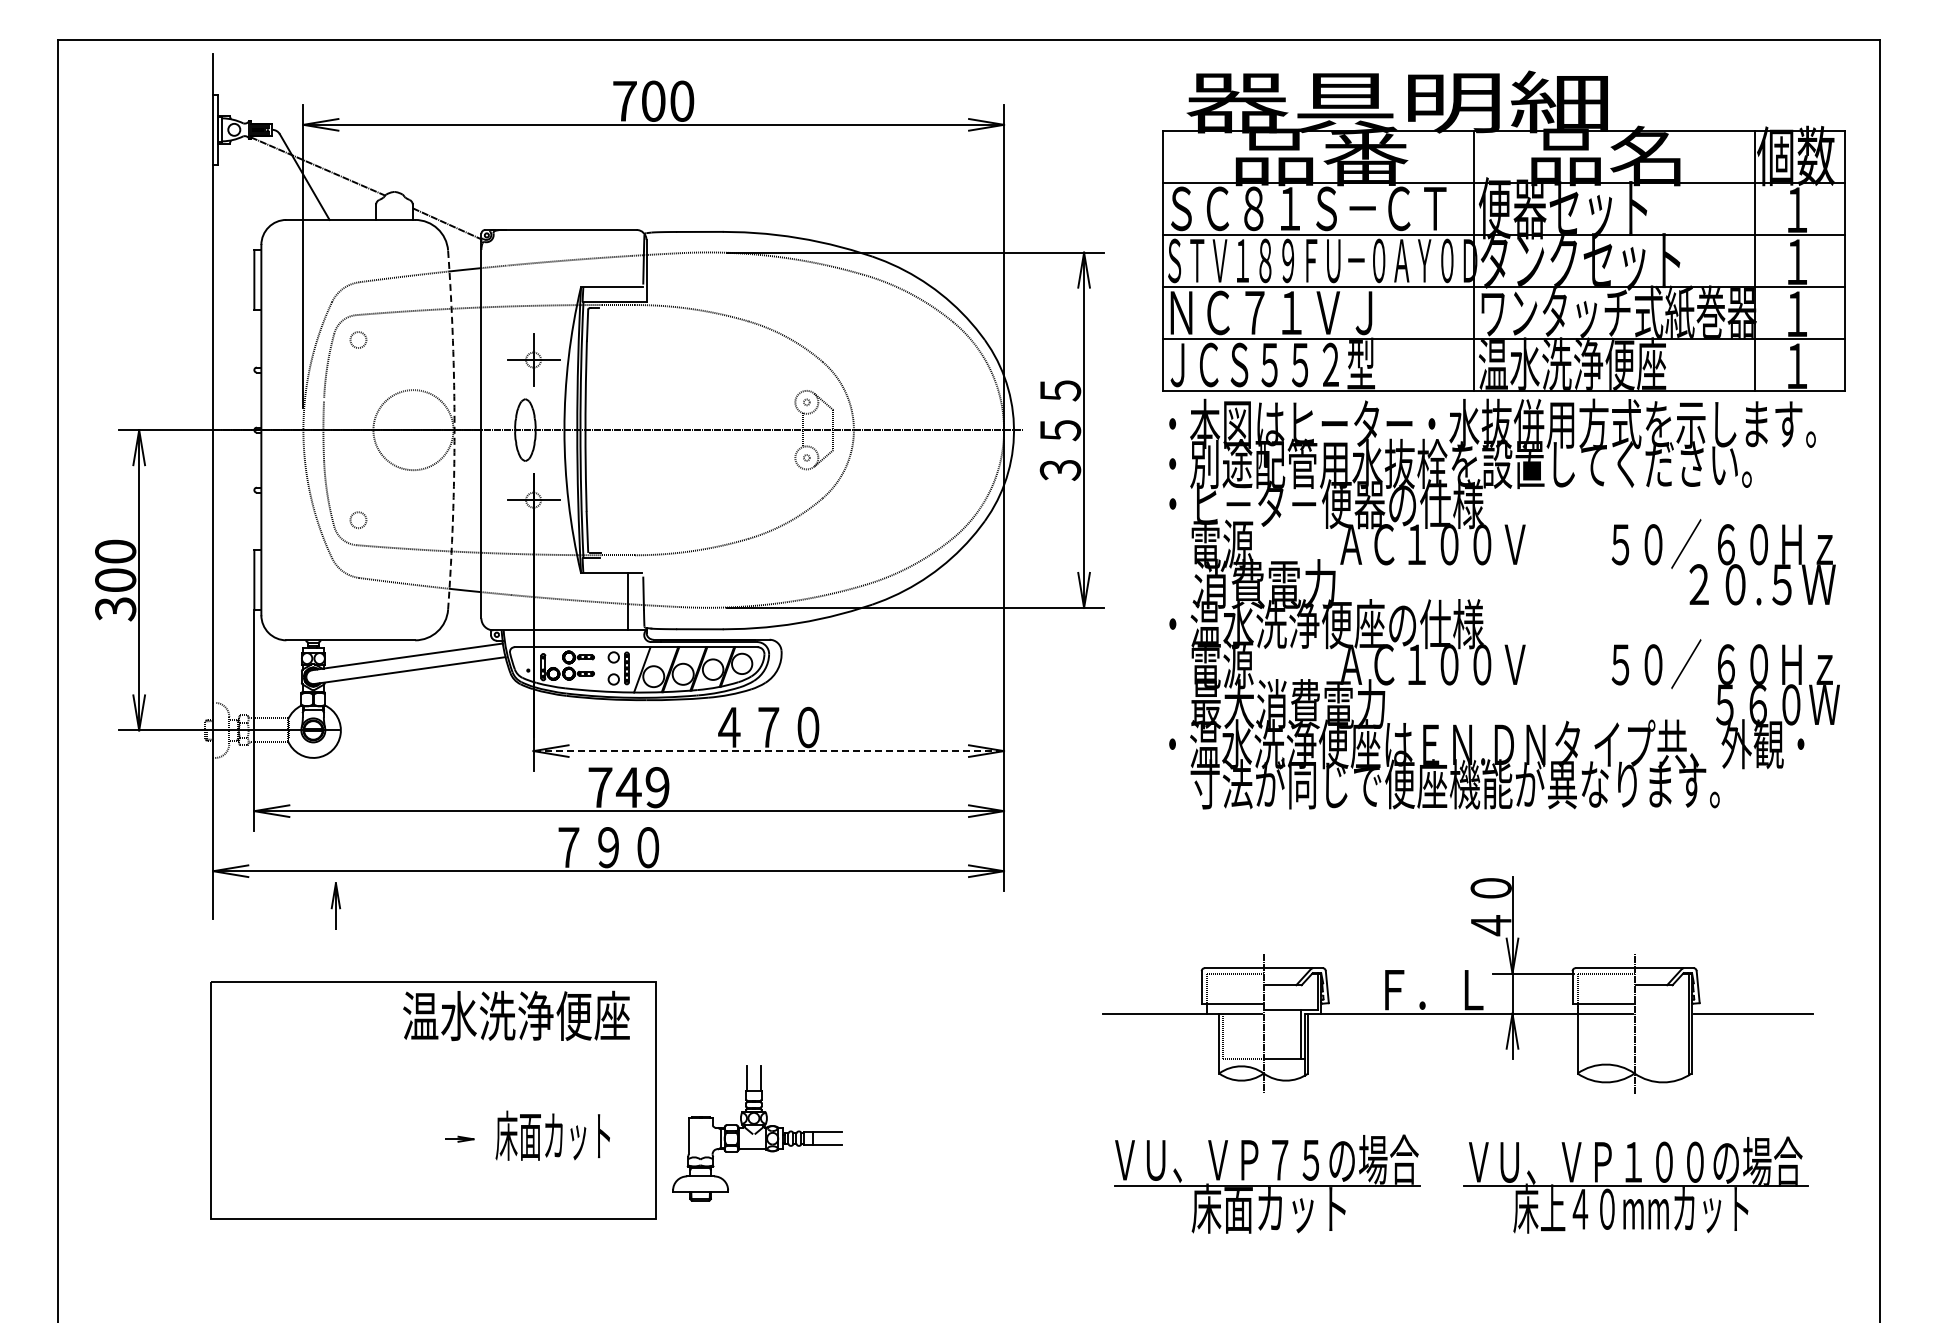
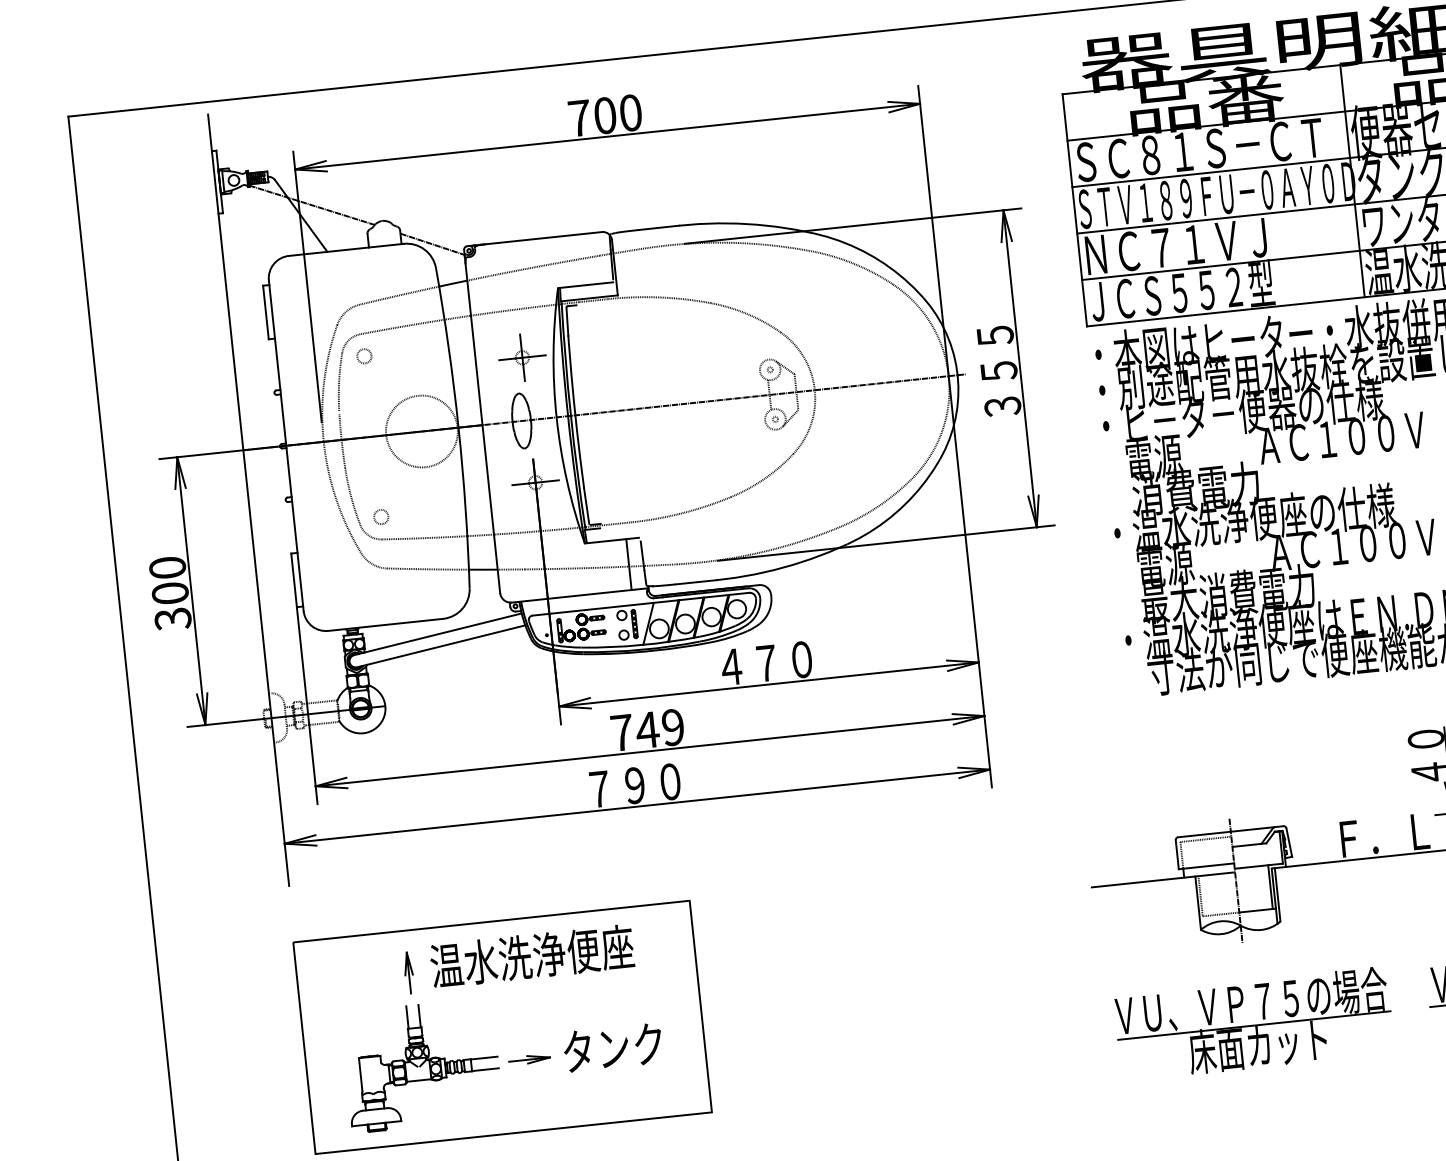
arc: (454, 430) -> (458, 427), dashed -> solid
line: (769, 751) -> (769, 684), dashed -> solid
part: (335, 905) -> (408, 972), moved
text: (516, 1015) -> (532, 955), moved
part: (757, 1133) -> (421, 1065), moved
text: (552, 1135) -> (612, 1047), 床面カット -> タンク
part: (459, 1139) -> (529, 1059), size x1.67

